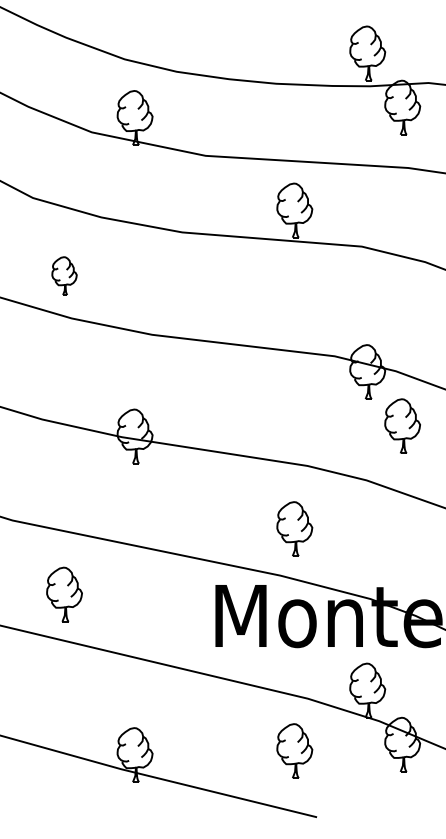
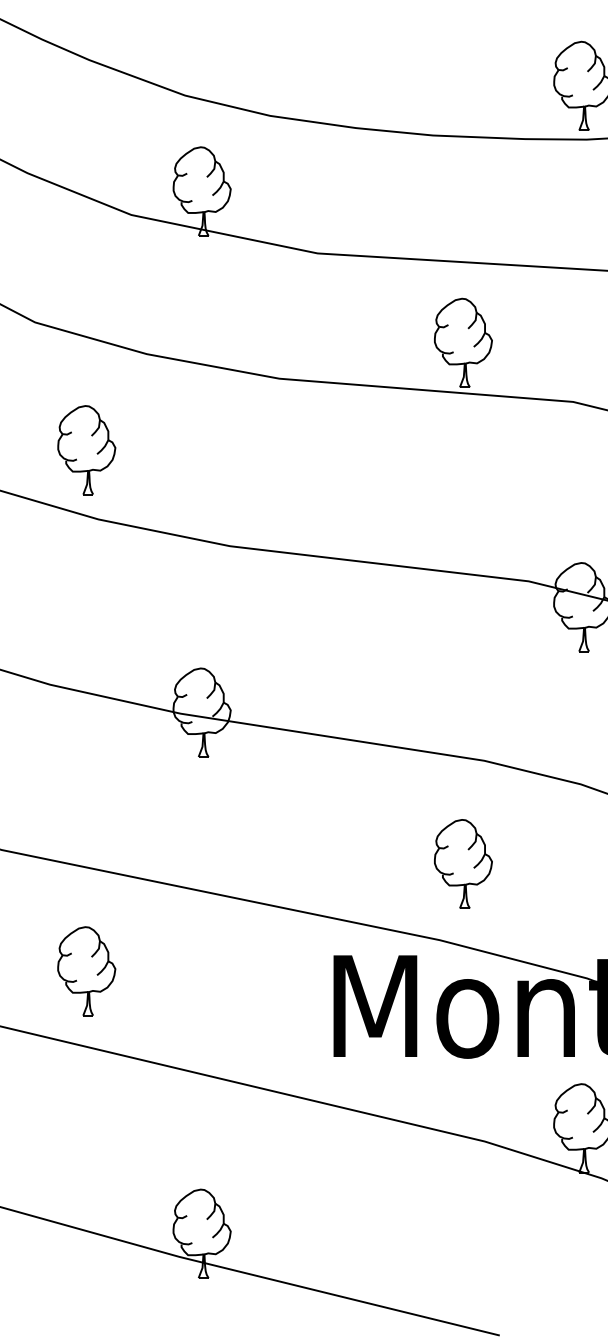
part: (64, 275) -> (86, 449), size x1.43
part: (294, 750) -> (462, 1226), removed

